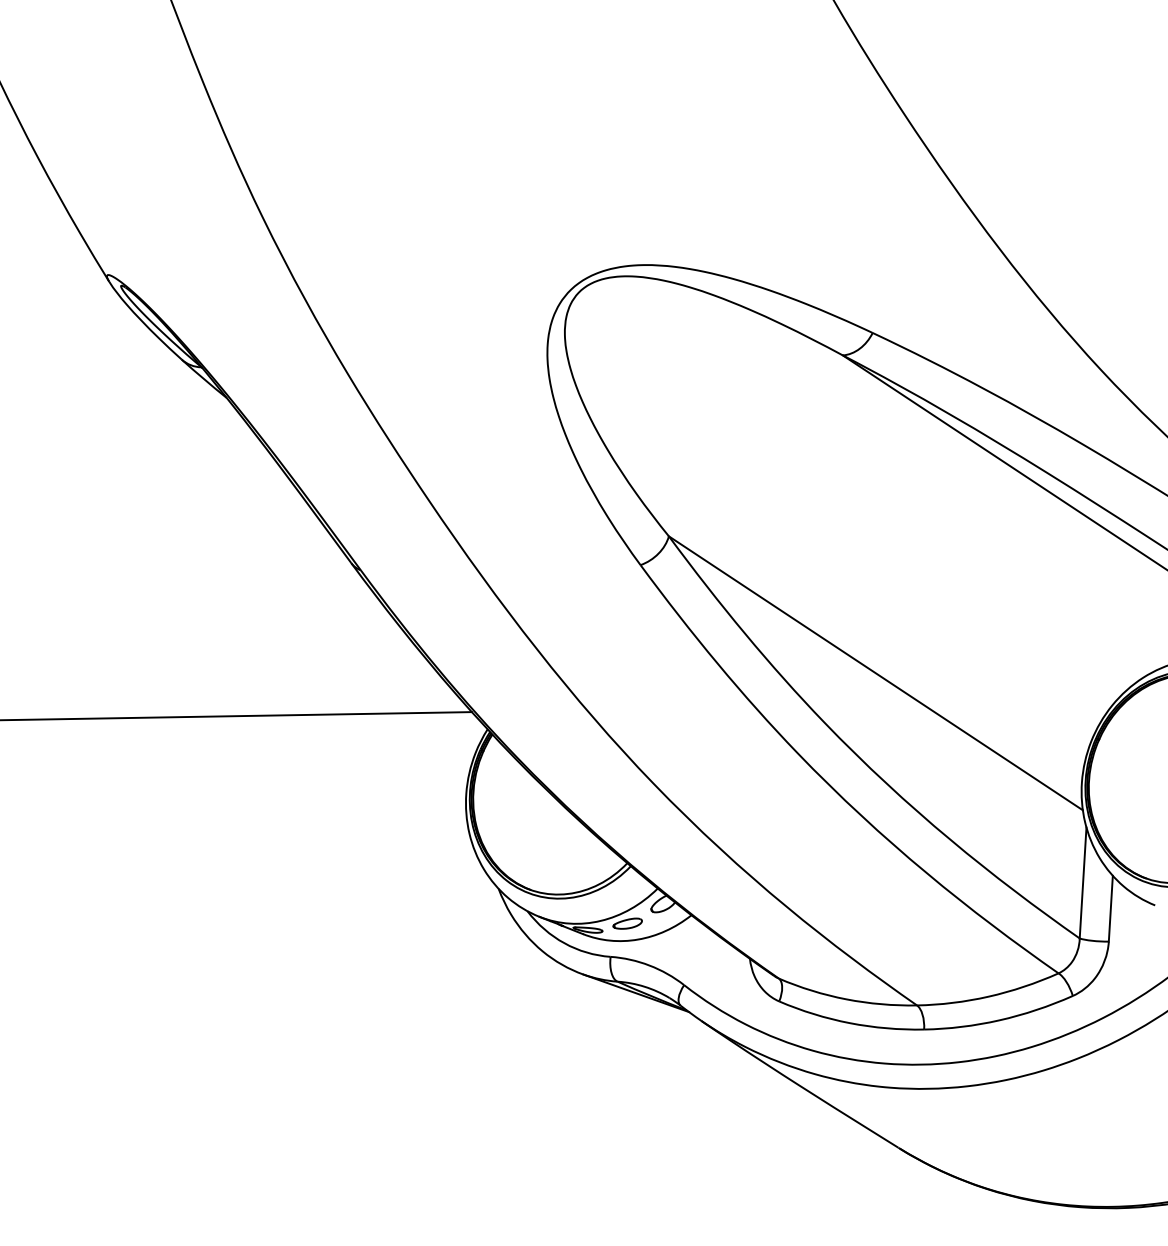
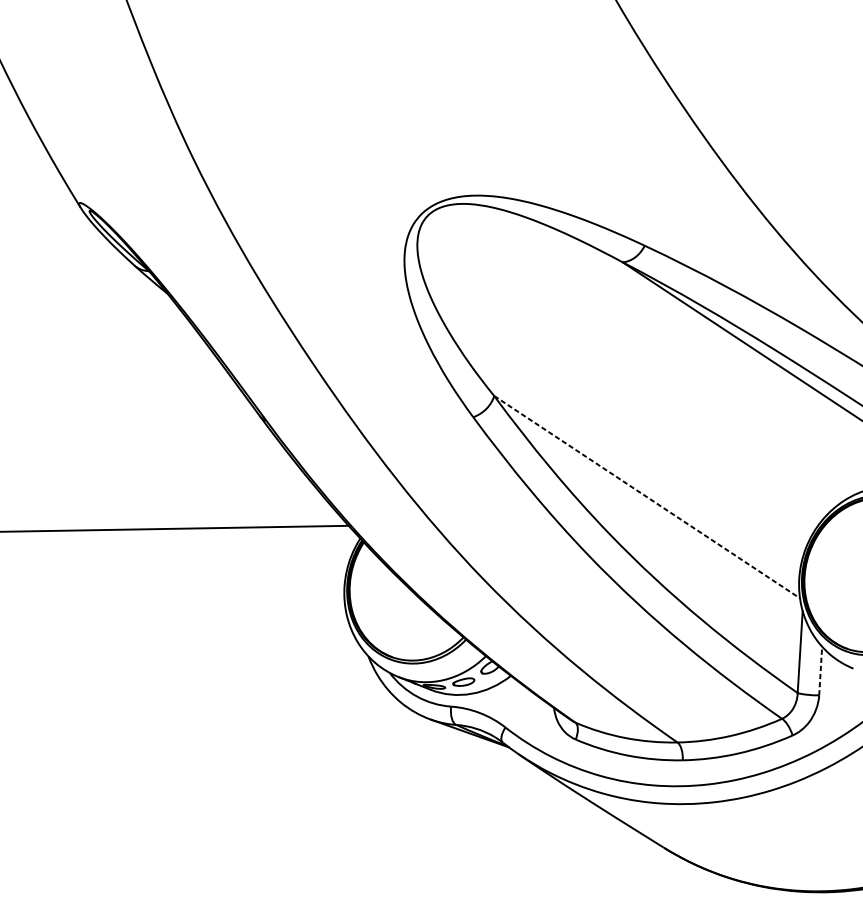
line: (876, 673) -> (647, 497), solid -> dashed
line: (1110, 908) -> (820, 670), solid -> dashed

